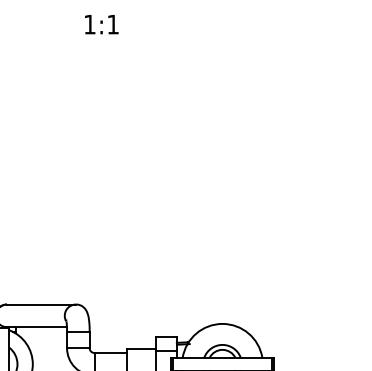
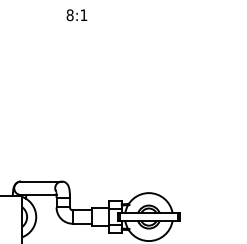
text: (88, 24) -> (69, 15), 1:1 -> 8:1

